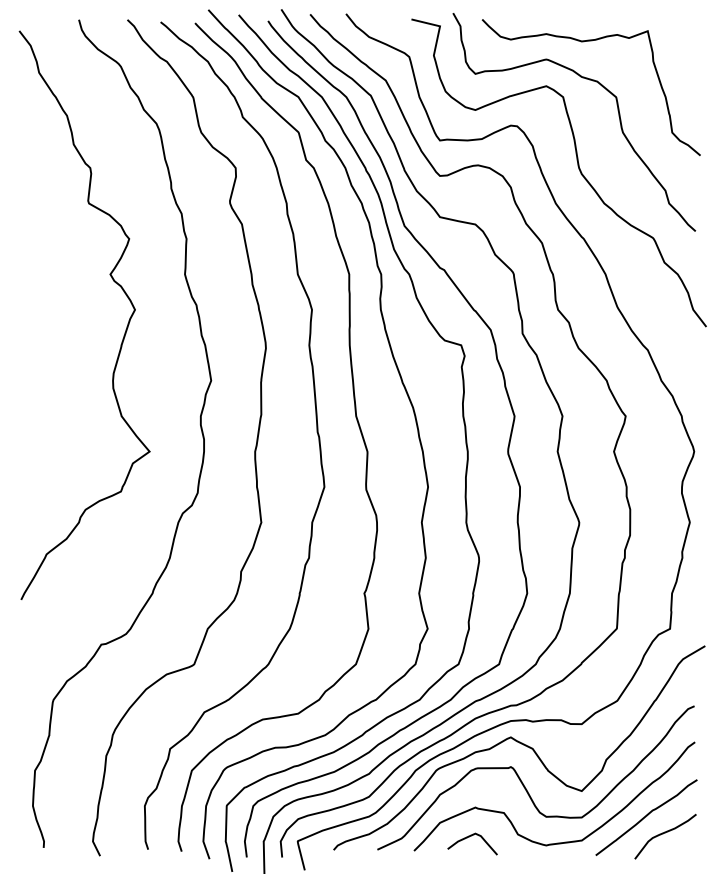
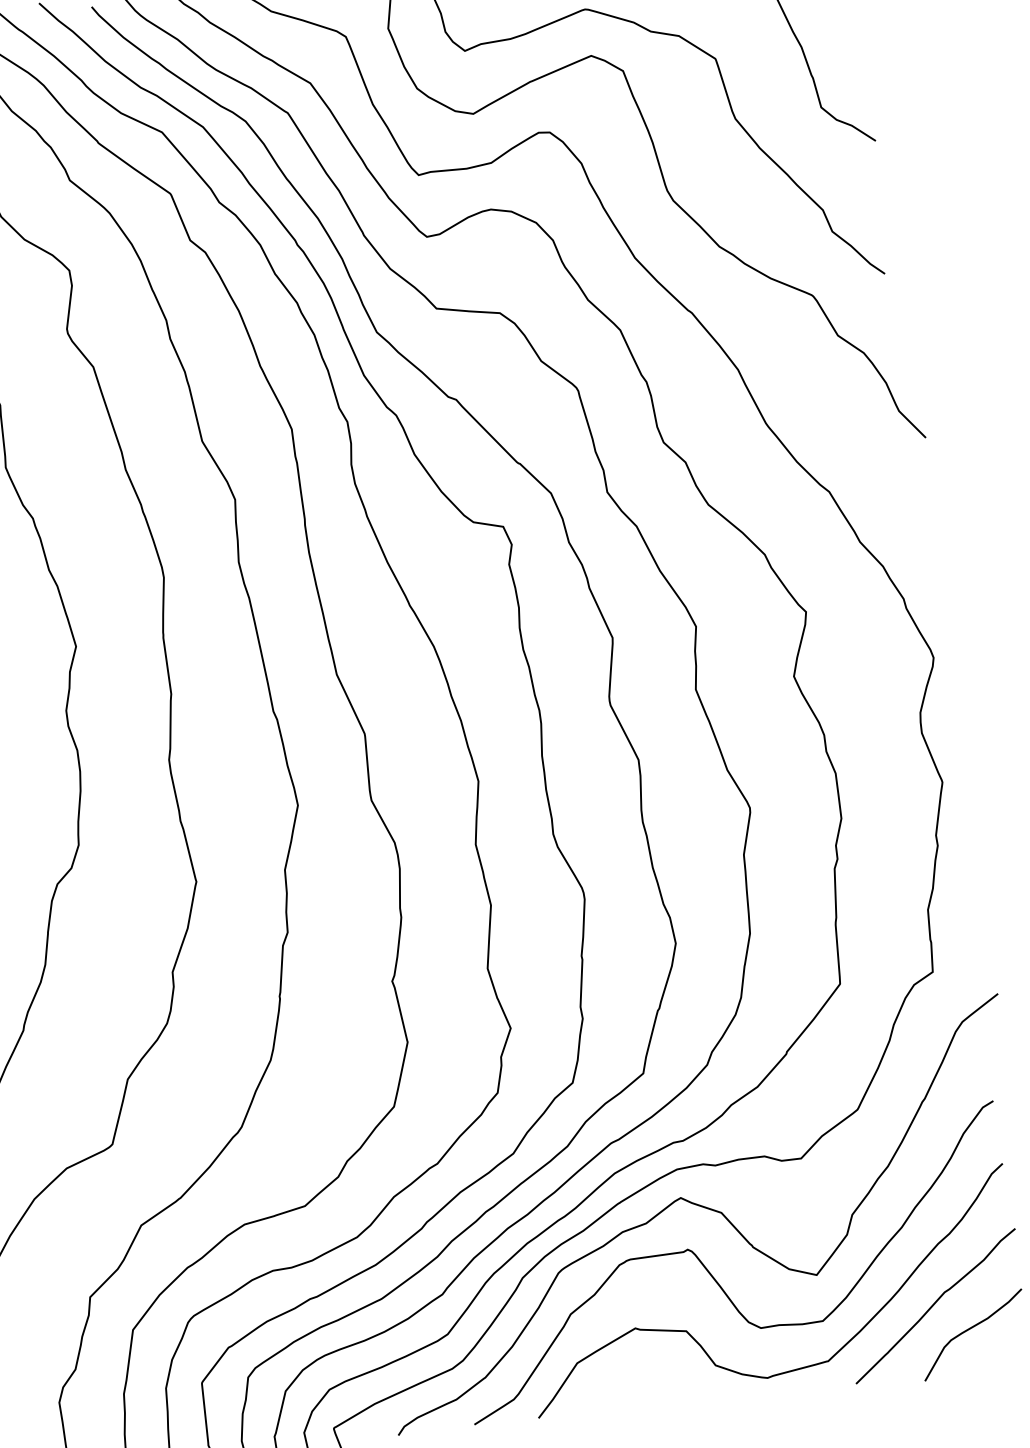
curve: (469, 837) -> (631, 1381), removed

